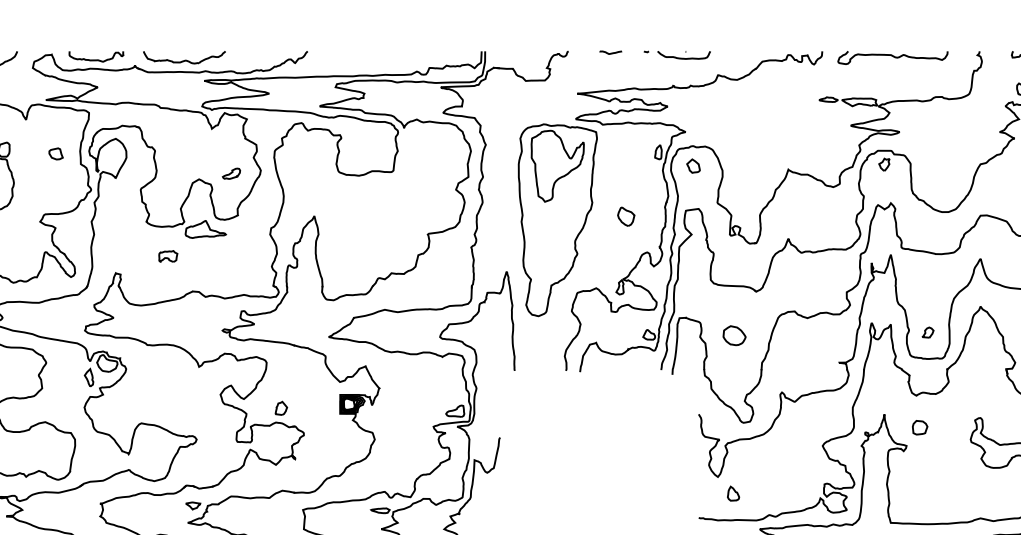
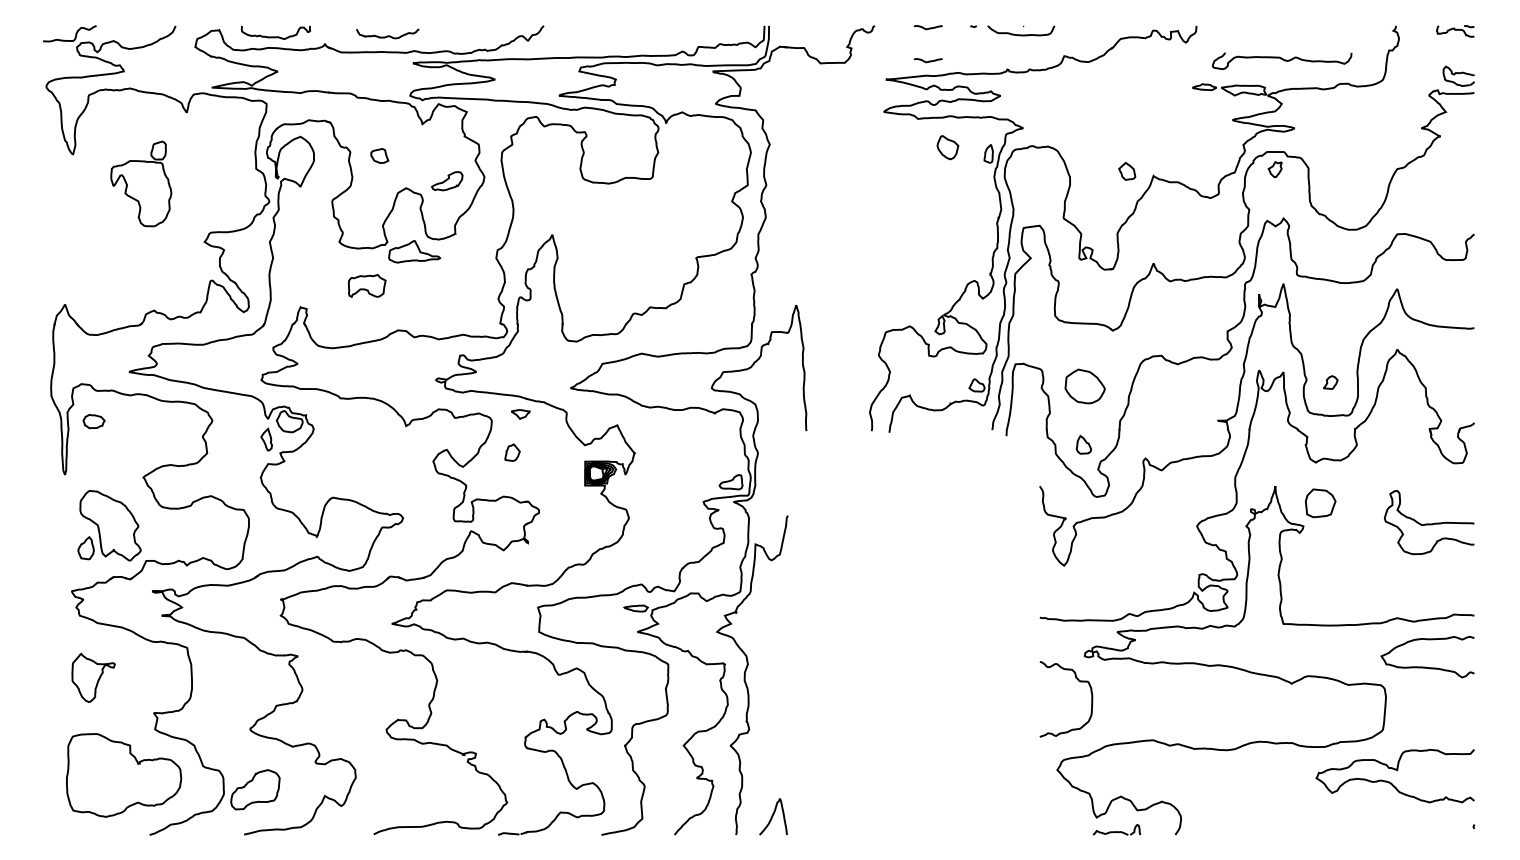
part: (184, 57) -> (387, 33), size x0.6
curve: (893, 57) -> (1282, 60), moved
curve: (610, 79) -> (927, 61), added
part: (55, 153) -> (379, 155), moved
part: (693, 166) -> (1127, 171), moved
part: (231, 173) -> (447, 180), size x1.4
part: (625, 216) -> (947, 147), moved
part: (557, 219) -> (860, 239), removed
part: (167, 256) -> (366, 285), size x1.6
part: (734, 335) -> (1085, 386), size x1.4
part: (281, 408) -> (512, 452), moved
part: (920, 427) -> (1320, 502), size x1.6
part: (733, 493) -> (1083, 444), moved
part: (193, 506) -> (520, 414), moved

